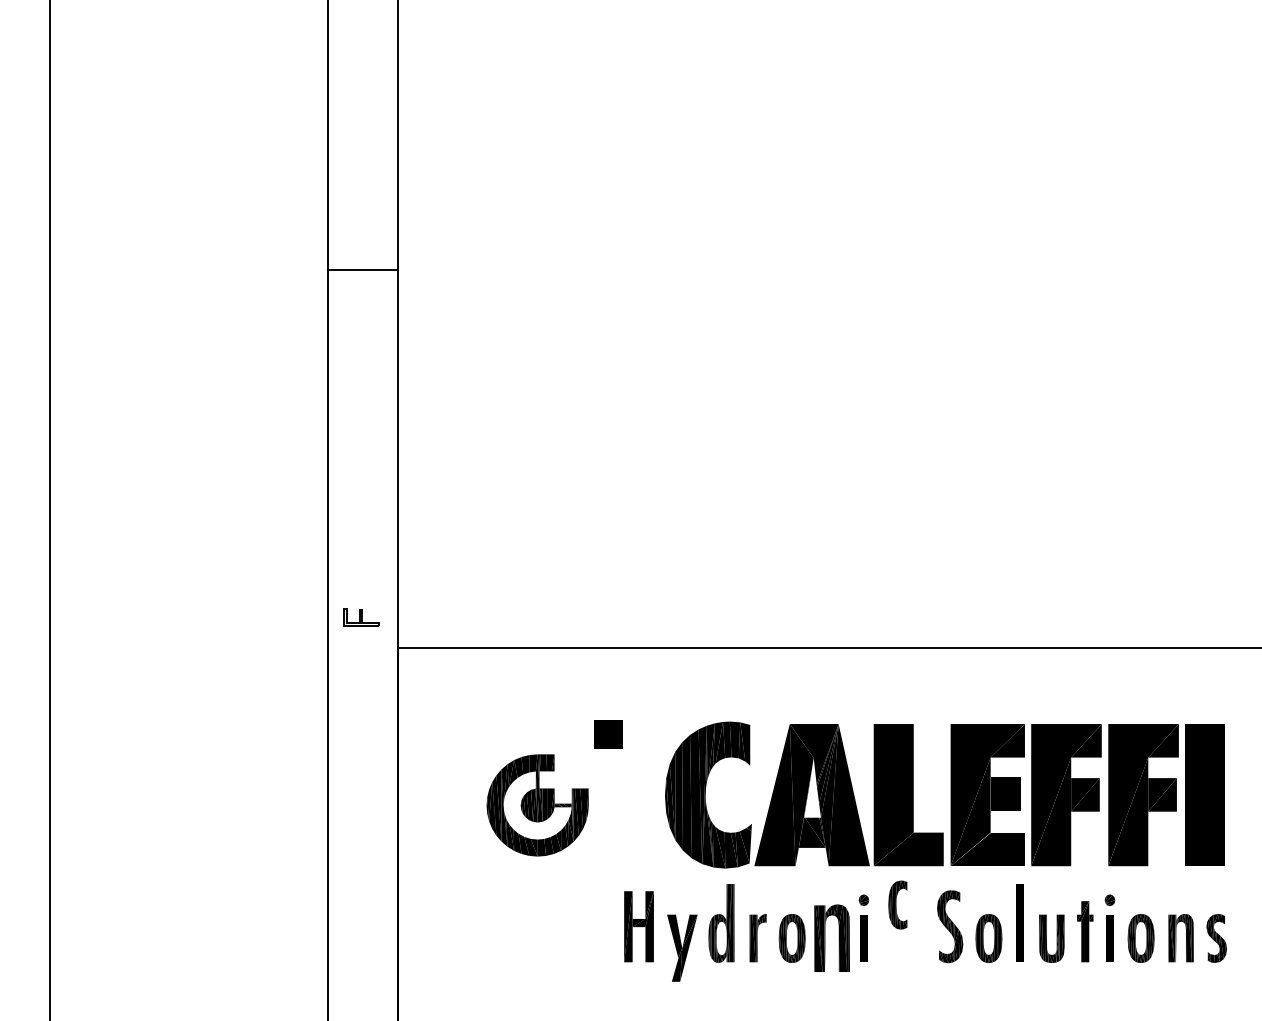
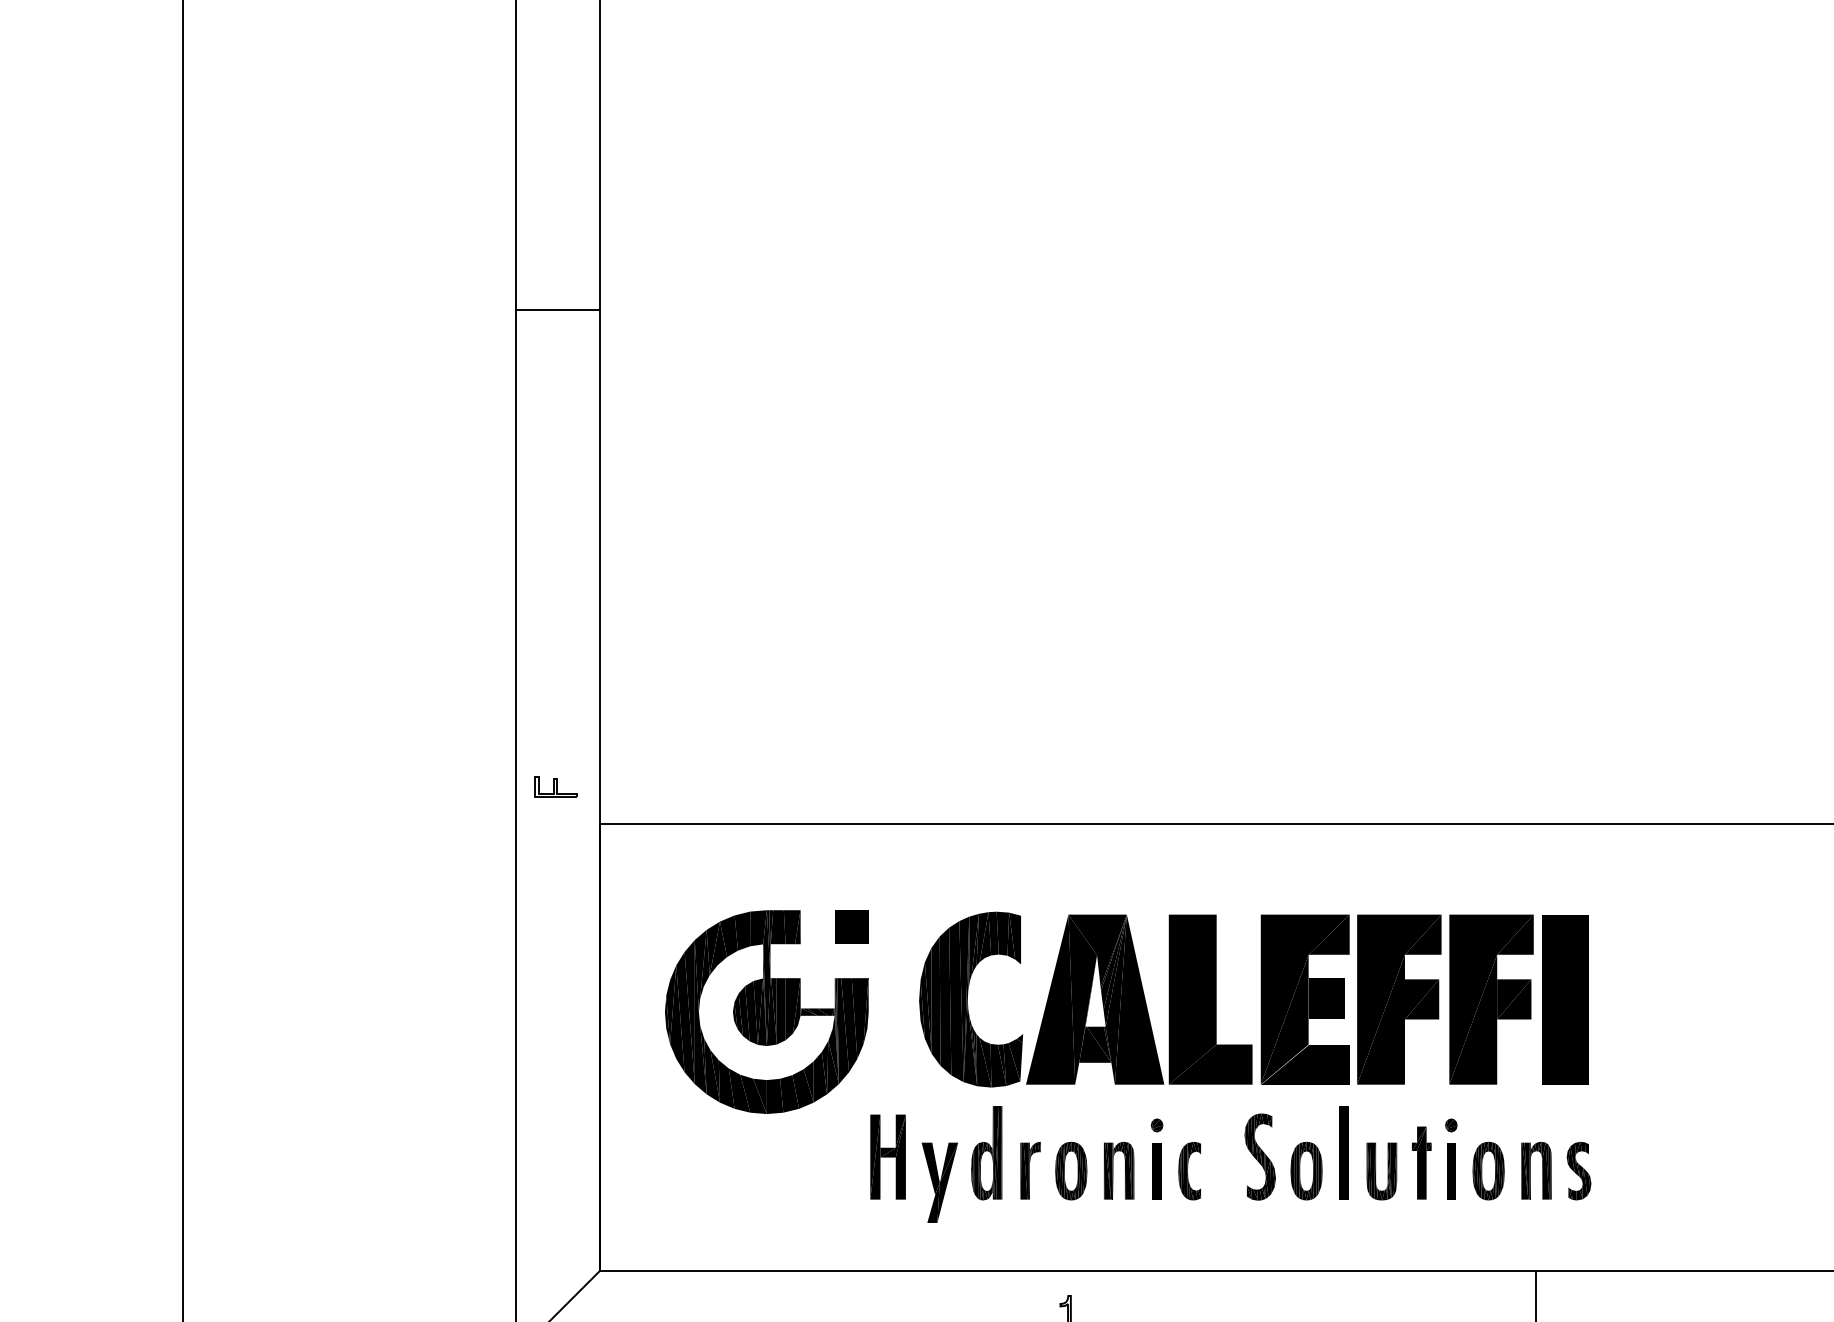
line: (362, 270) -> (557, 310), moved
part: (537, 805) -> (766, 1011), size x1.67
part: (897, 904) -> (1189, 1170), moved
part: (832, 937) -> (1119, 1170), size x0.71

